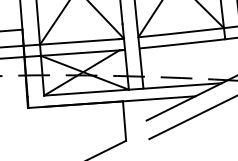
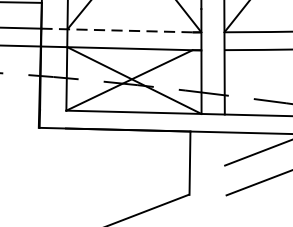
line: (71, 42) -> (117, 30), solid -> dashed

